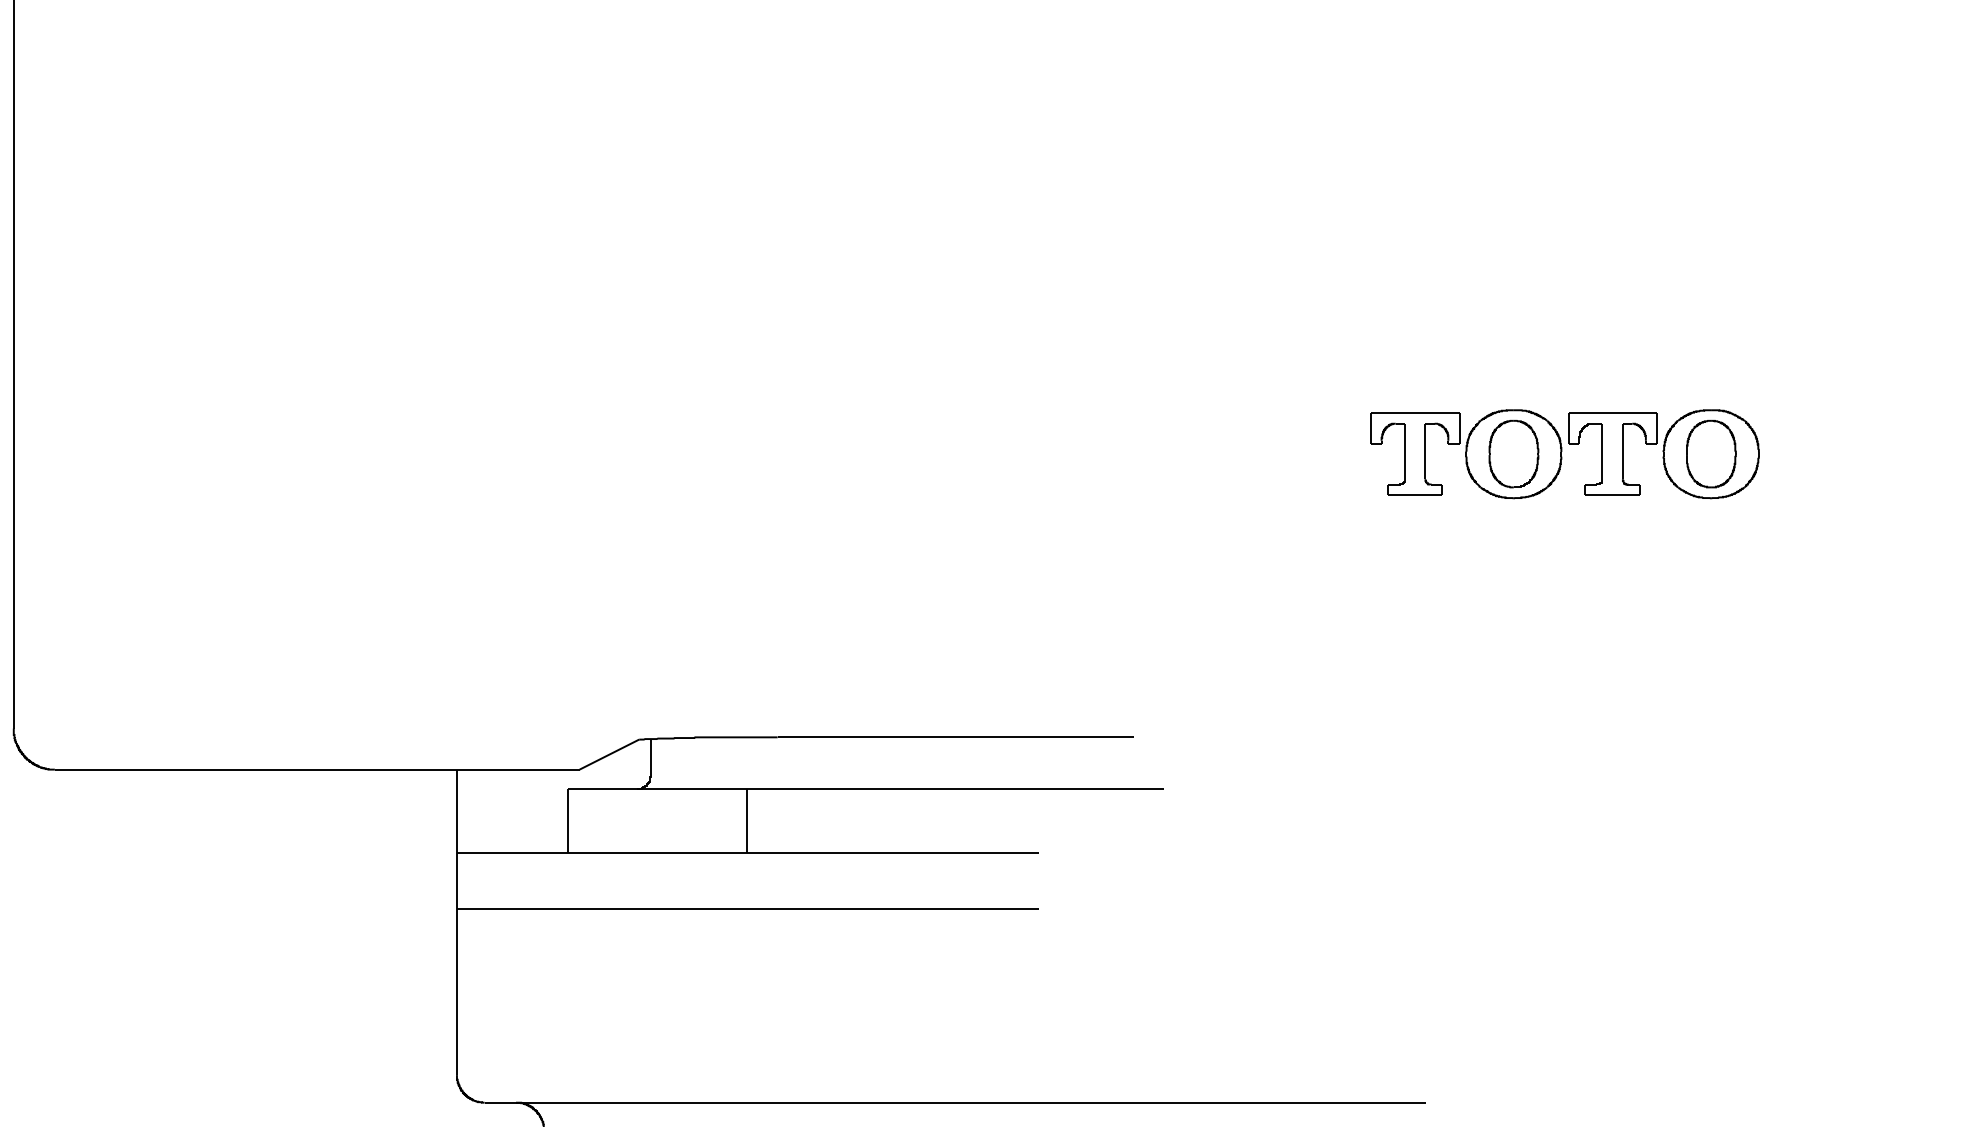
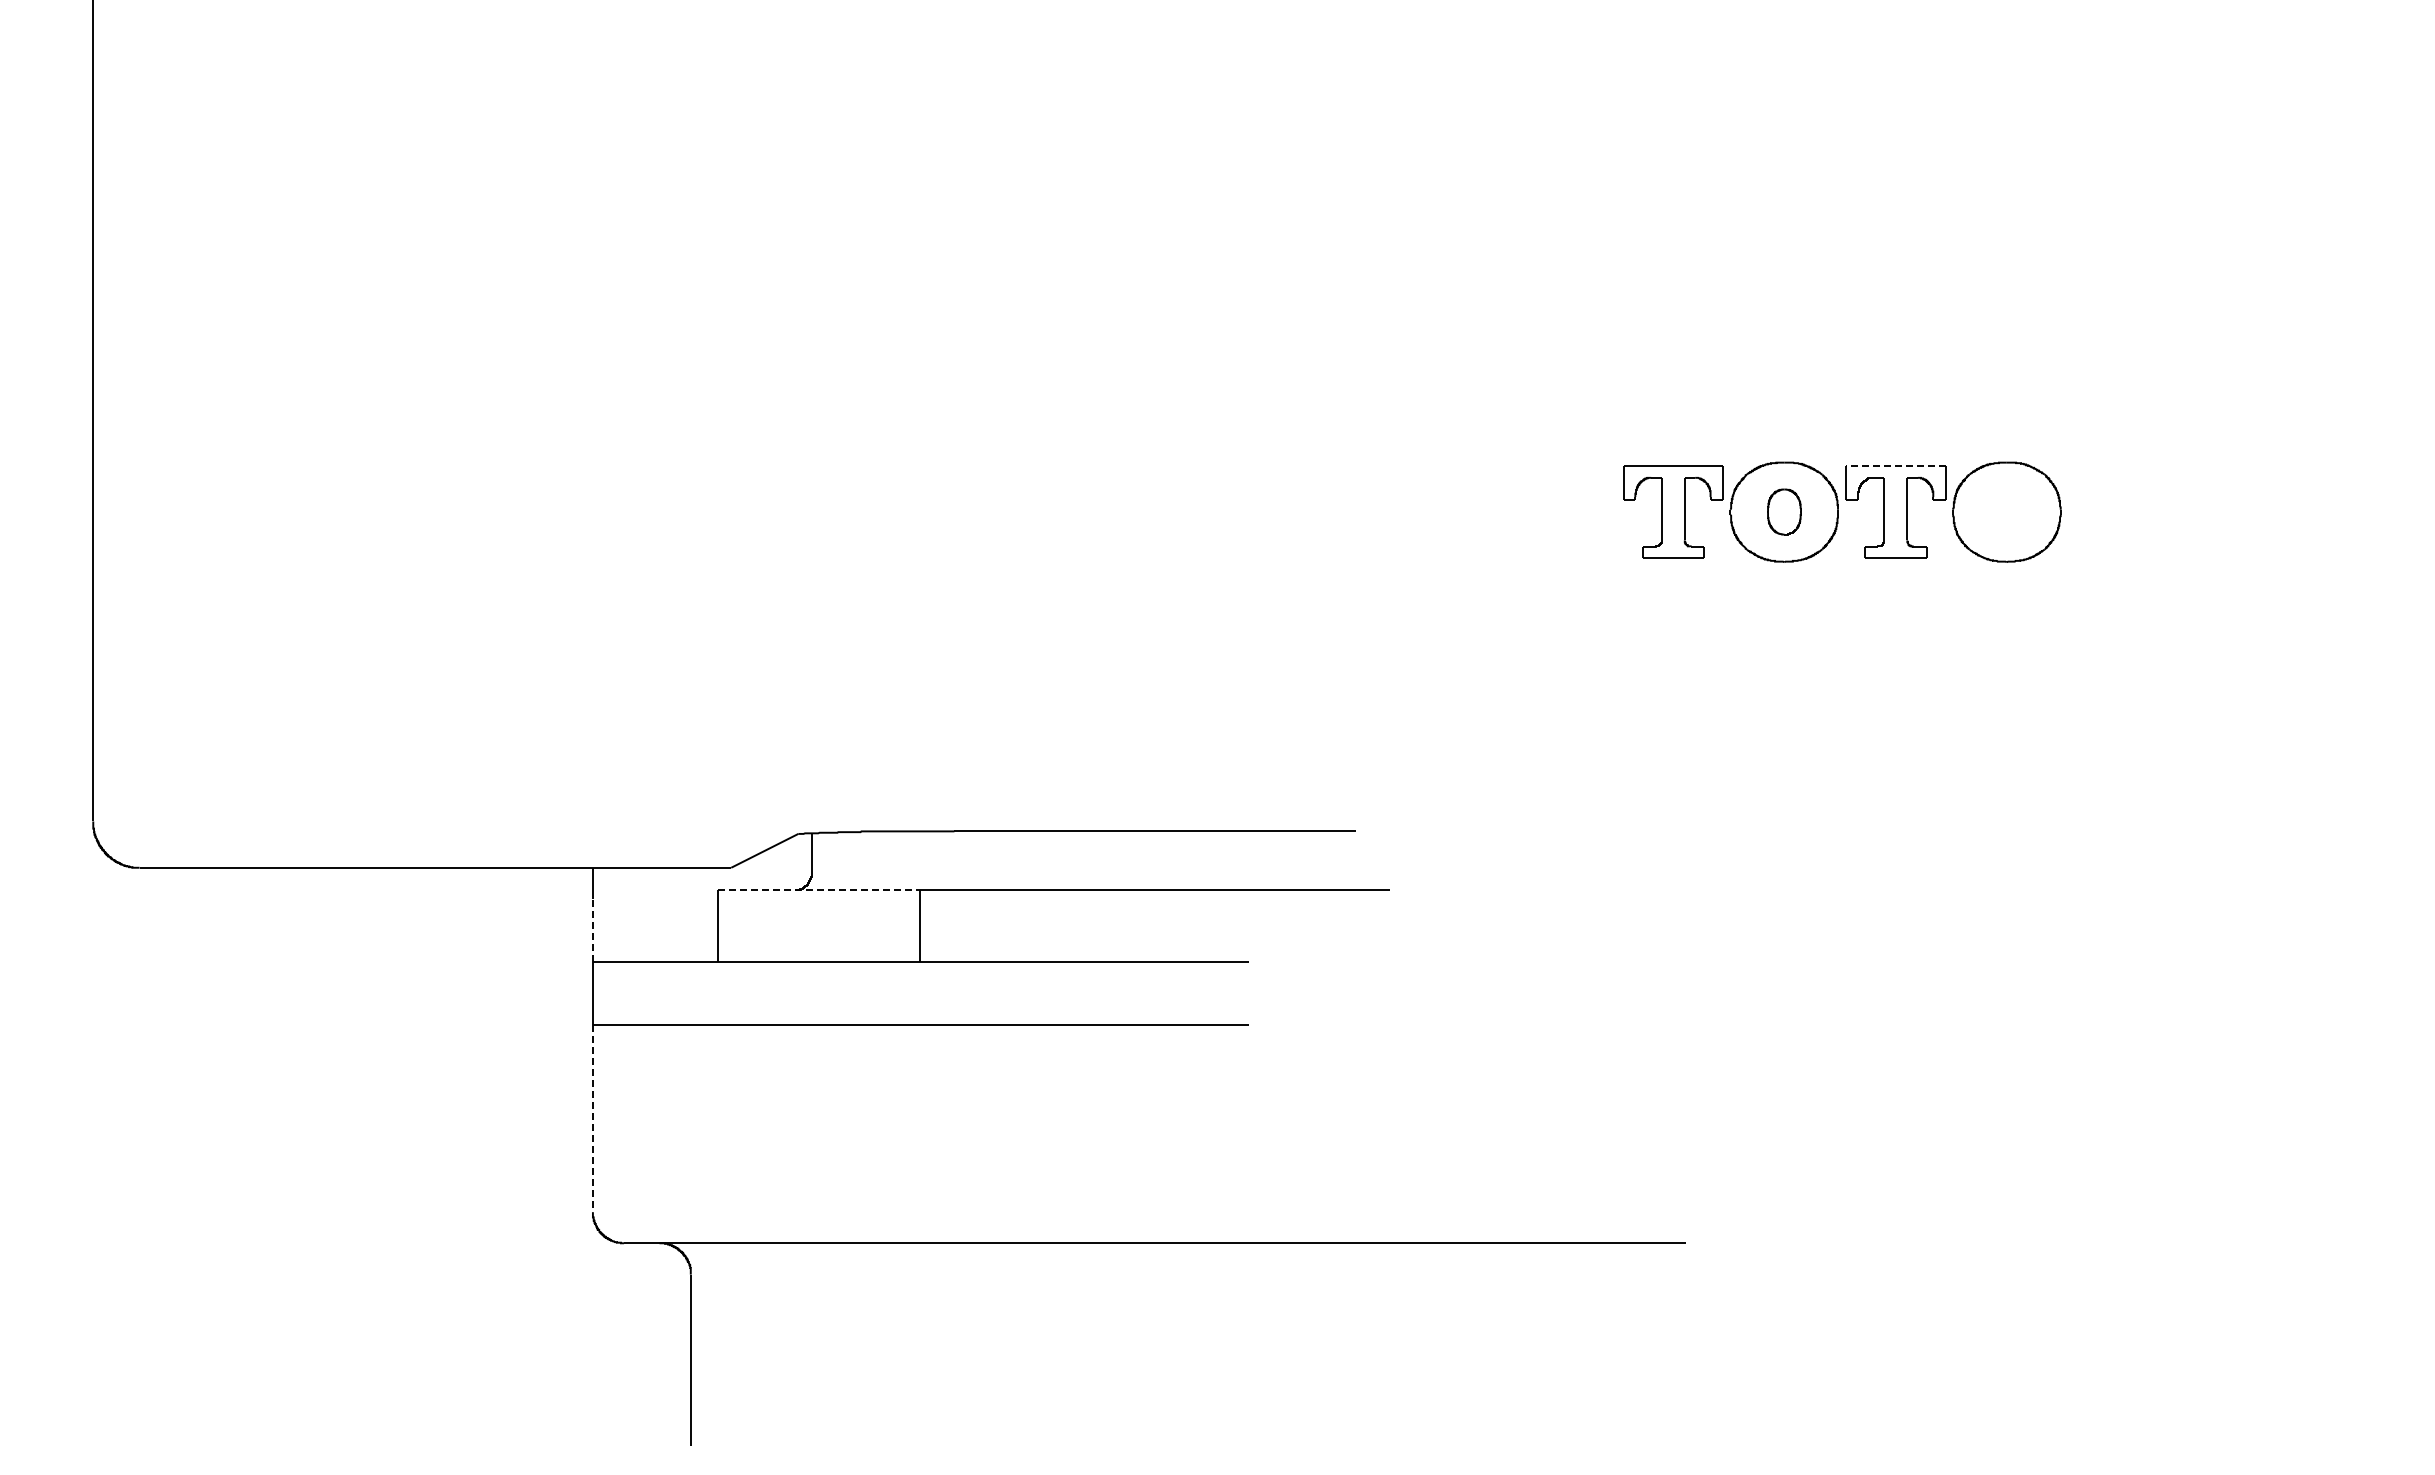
line: (1612, 412) -> (1895, 465), solid -> dashed
part: (1513, 453) -> (1784, 511), size x0.6
part: (1710, 453) -> (2006, 511), removed
line: (657, 788) -> (818, 889), solid -> dashed
line: (456, 824) -> (592, 929), solid -> dashed
line: (456, 992) -> (592, 1118), solid -> dashed

